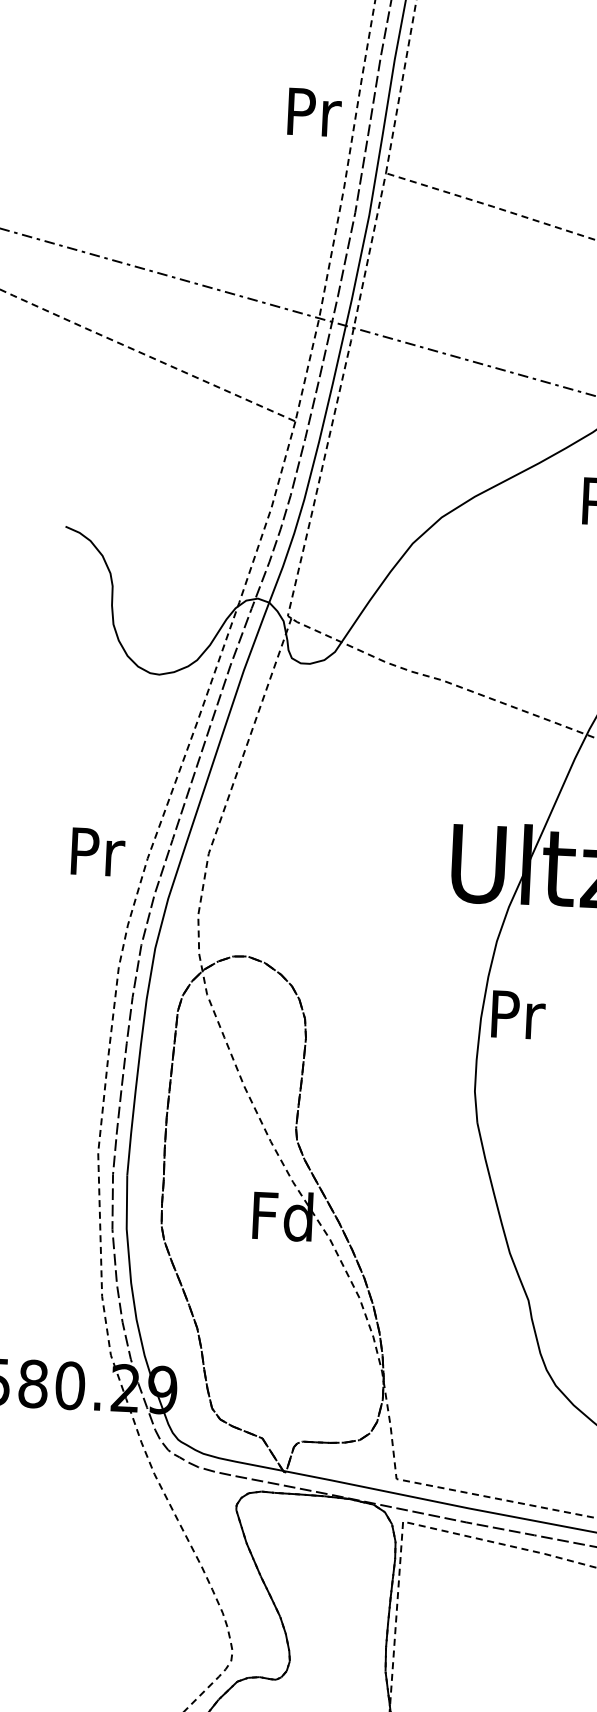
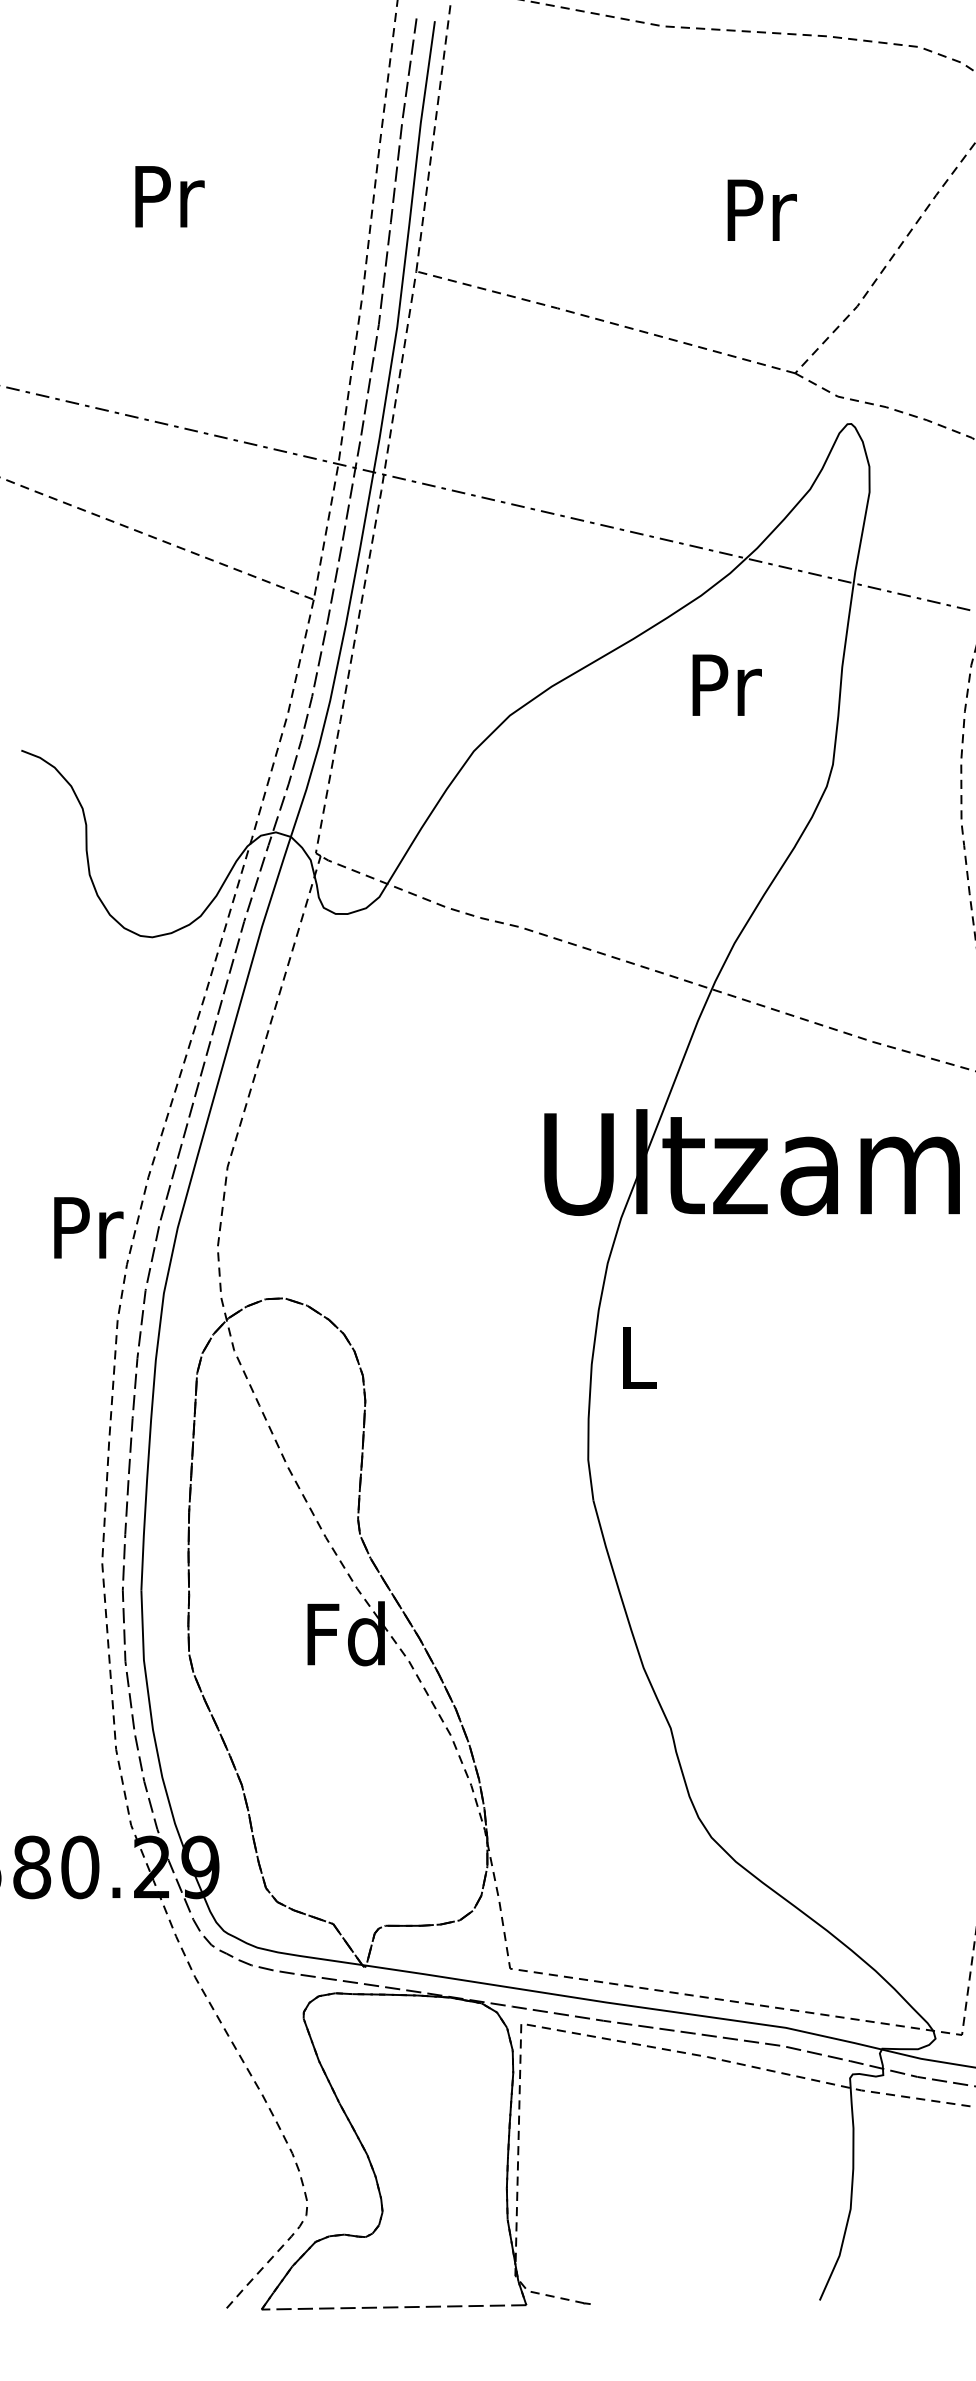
text: (314, 112) -> (169, 196), moved
text: (98, 851) -> (88, 1227), moved
text: (518, 1014) -> (640, 1357), Pr -> L

